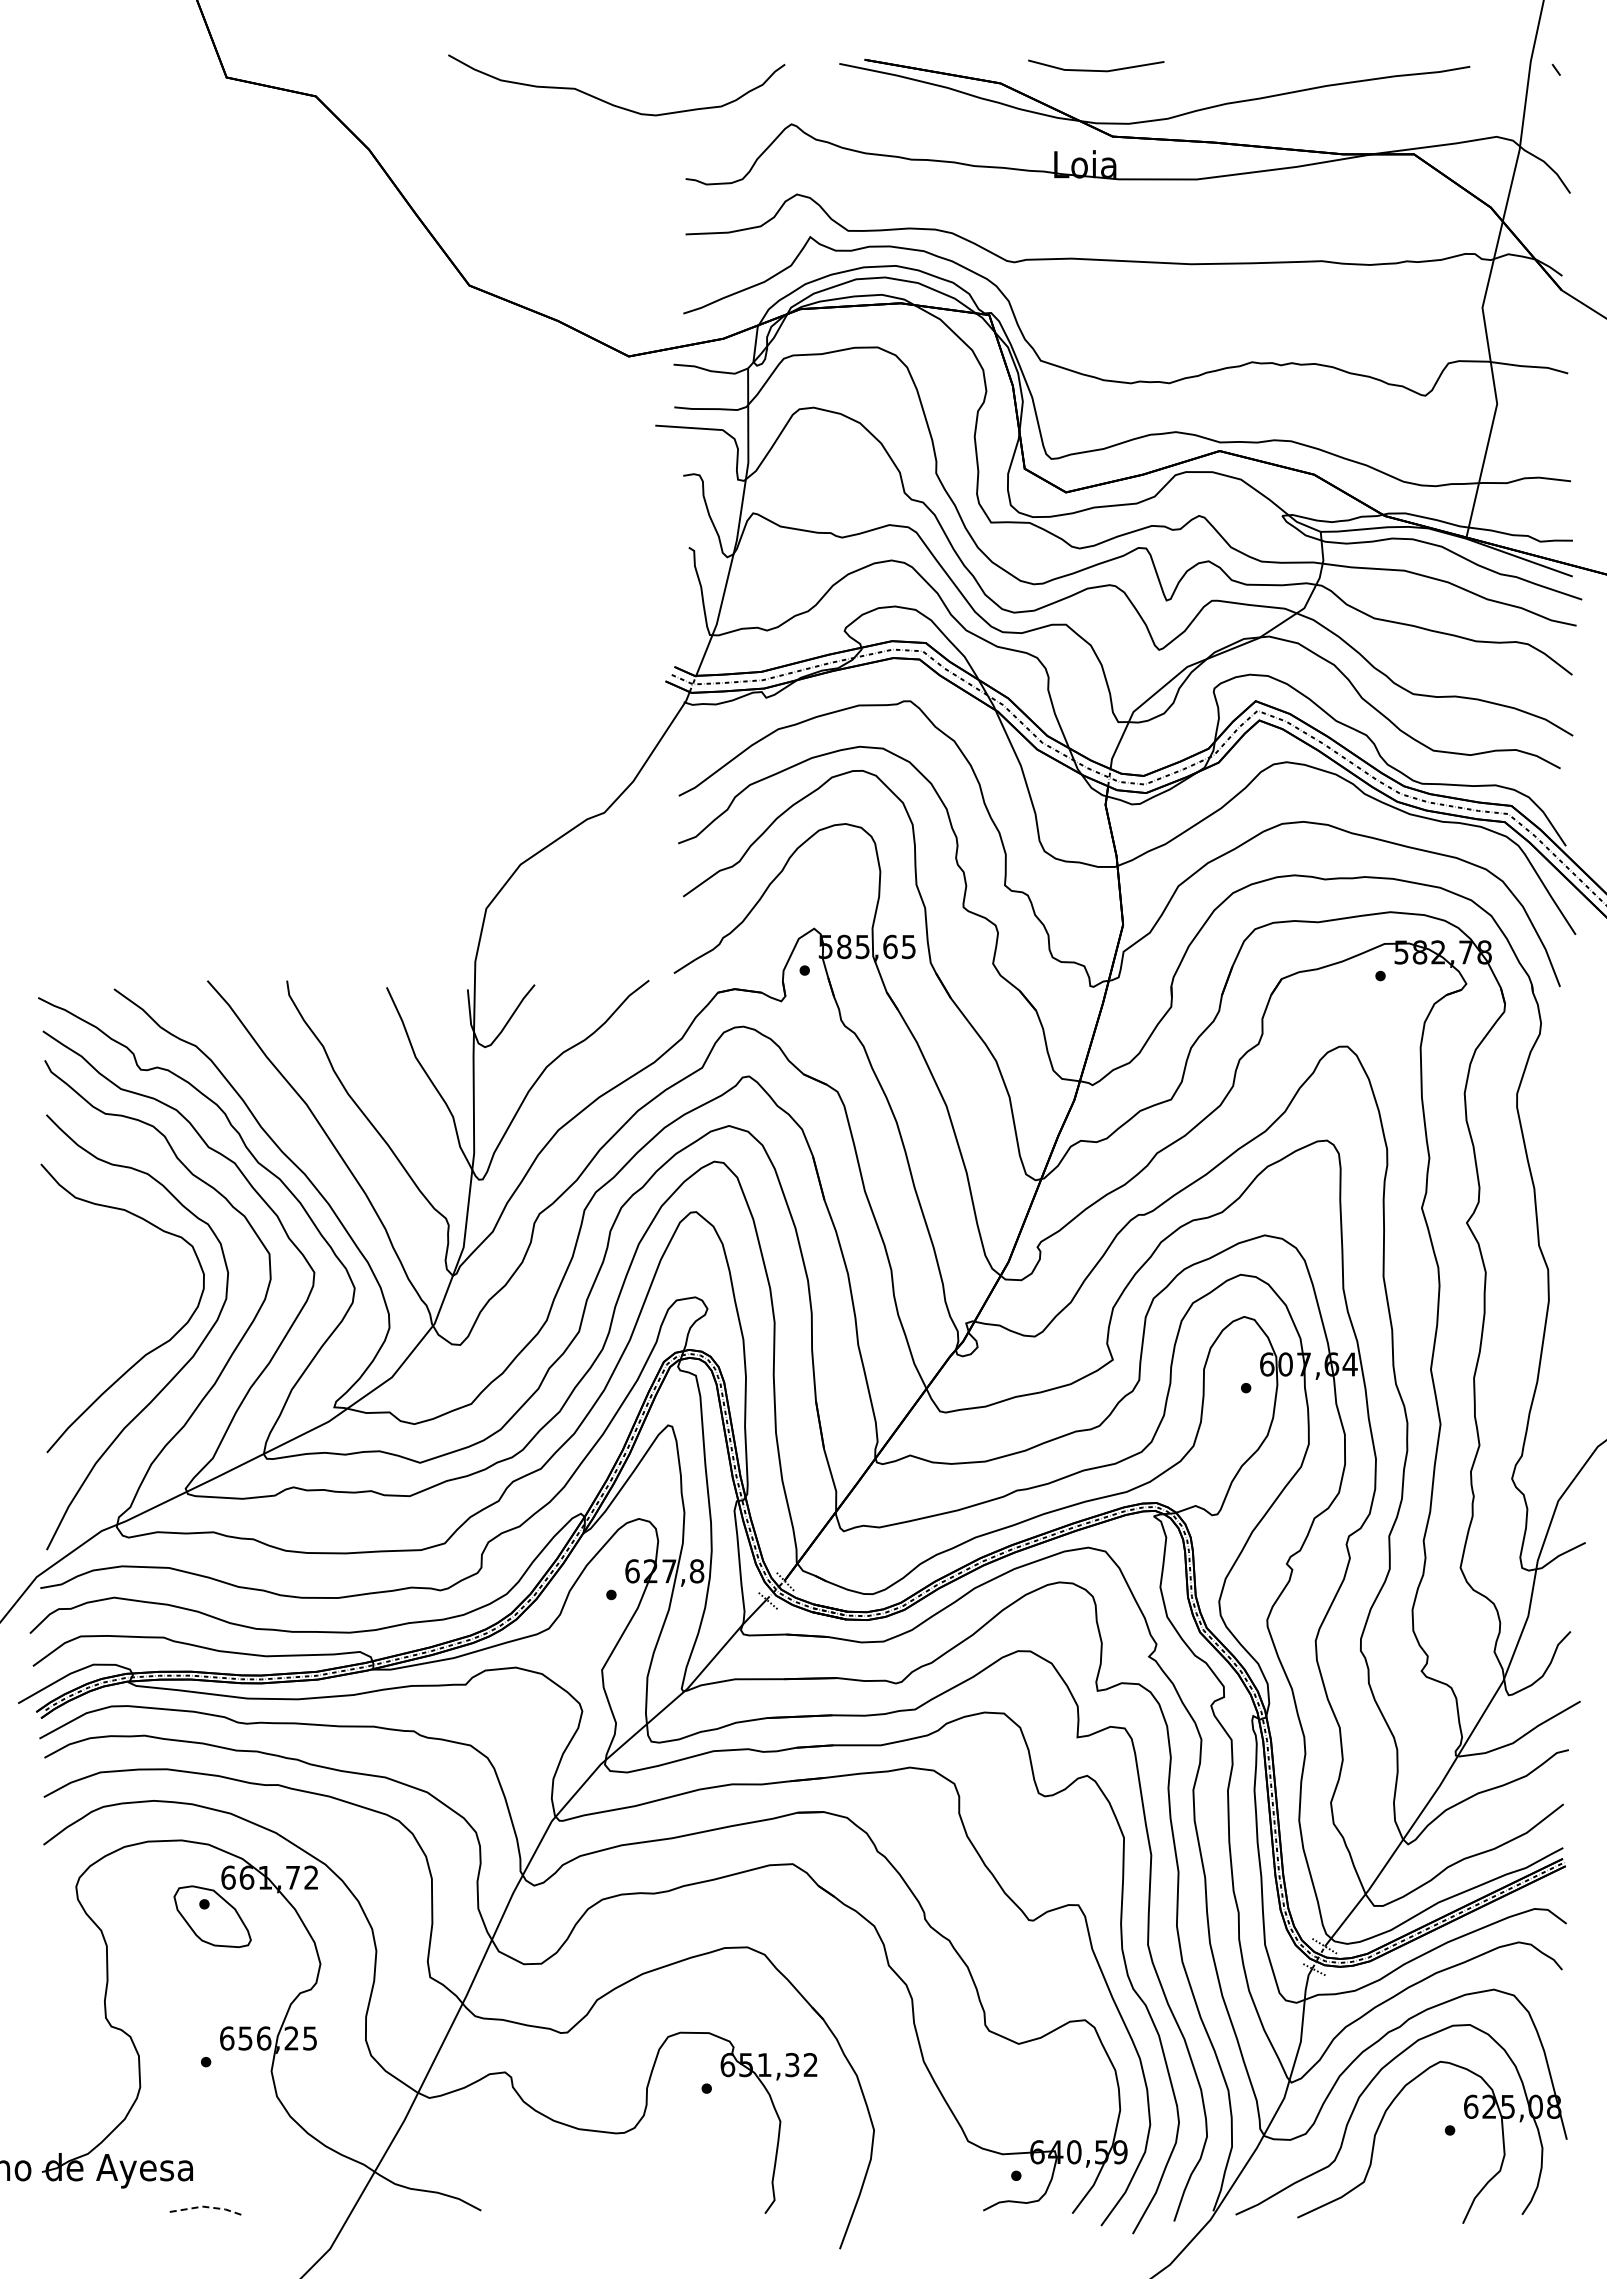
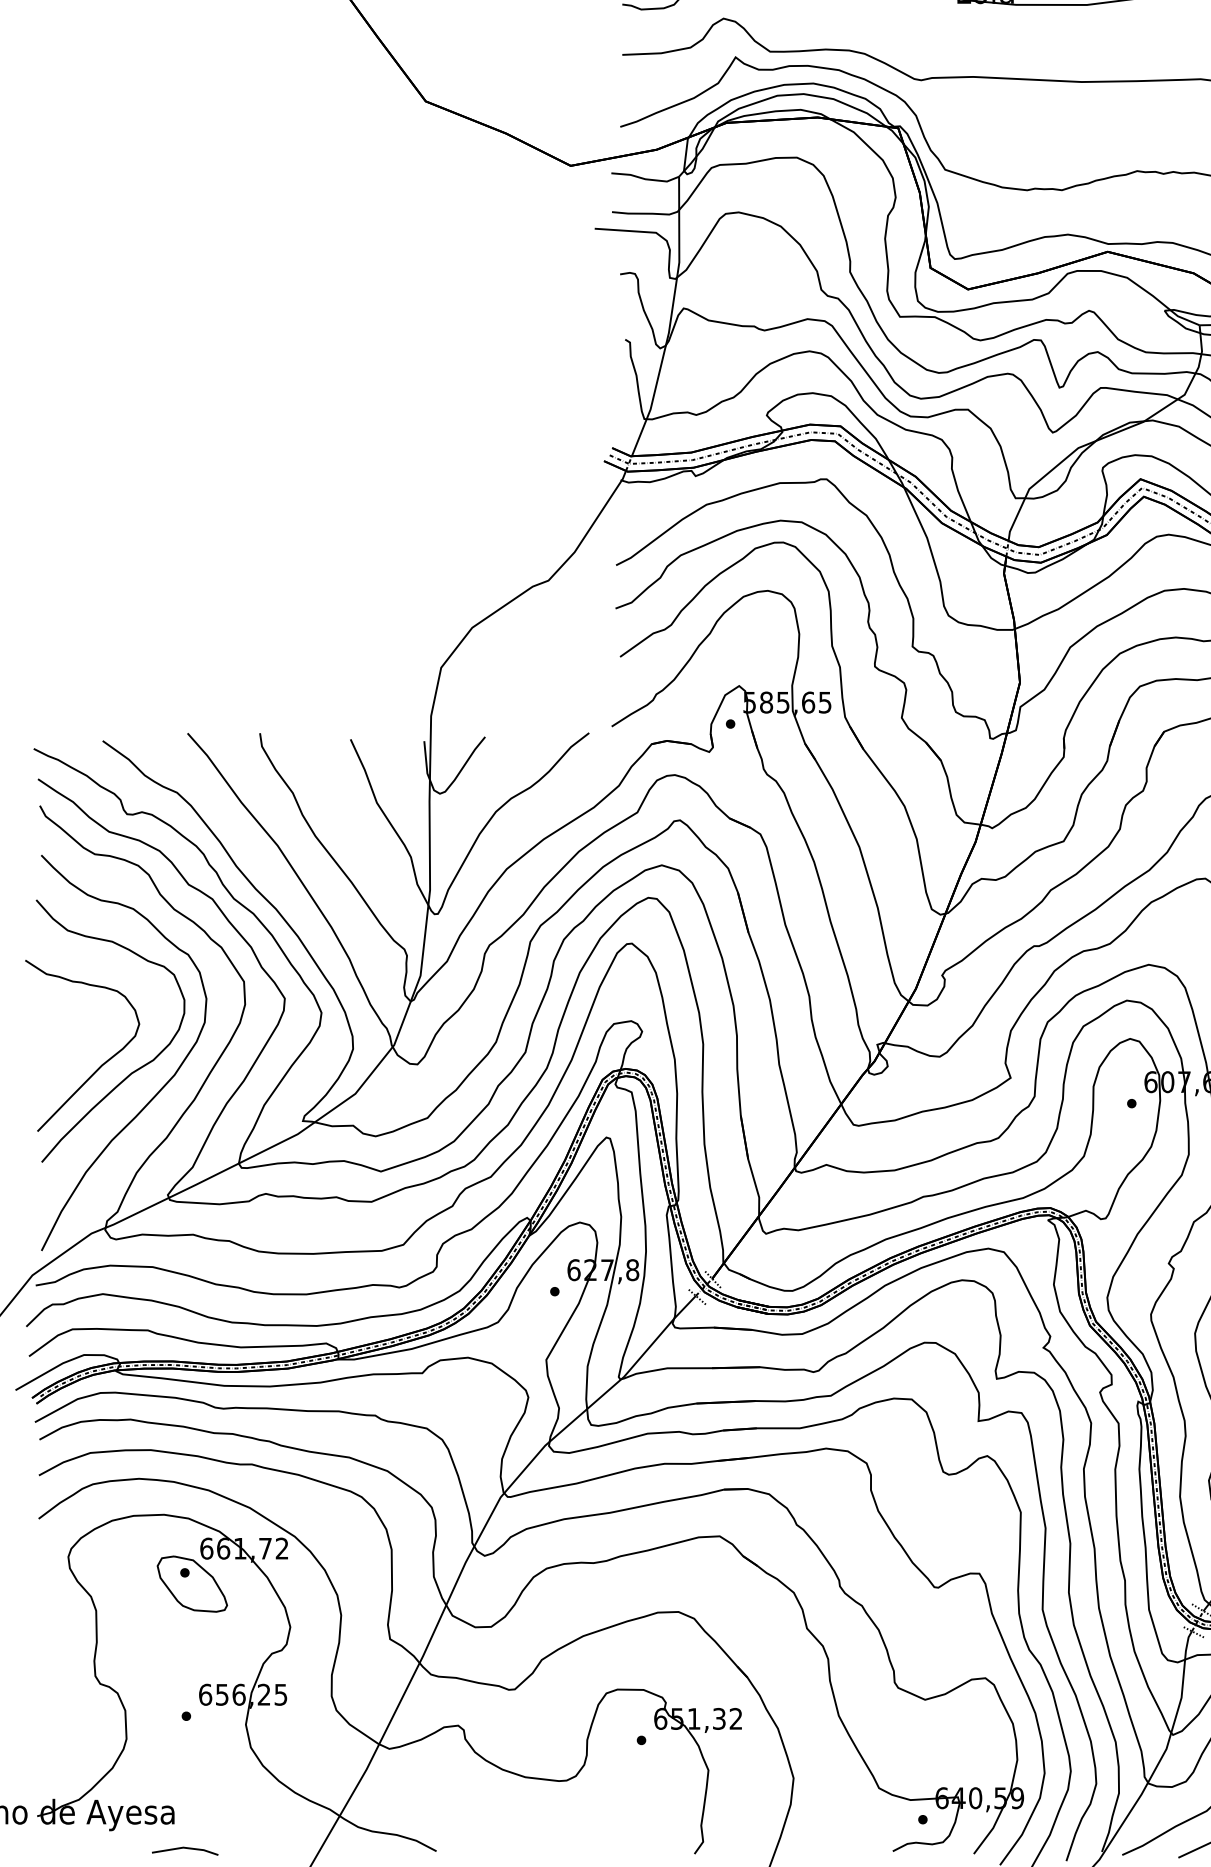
curve: (112, 1345) -> (101, 1064), added
line: (204, 2206) -> (184, 1847), dashed -> solid

